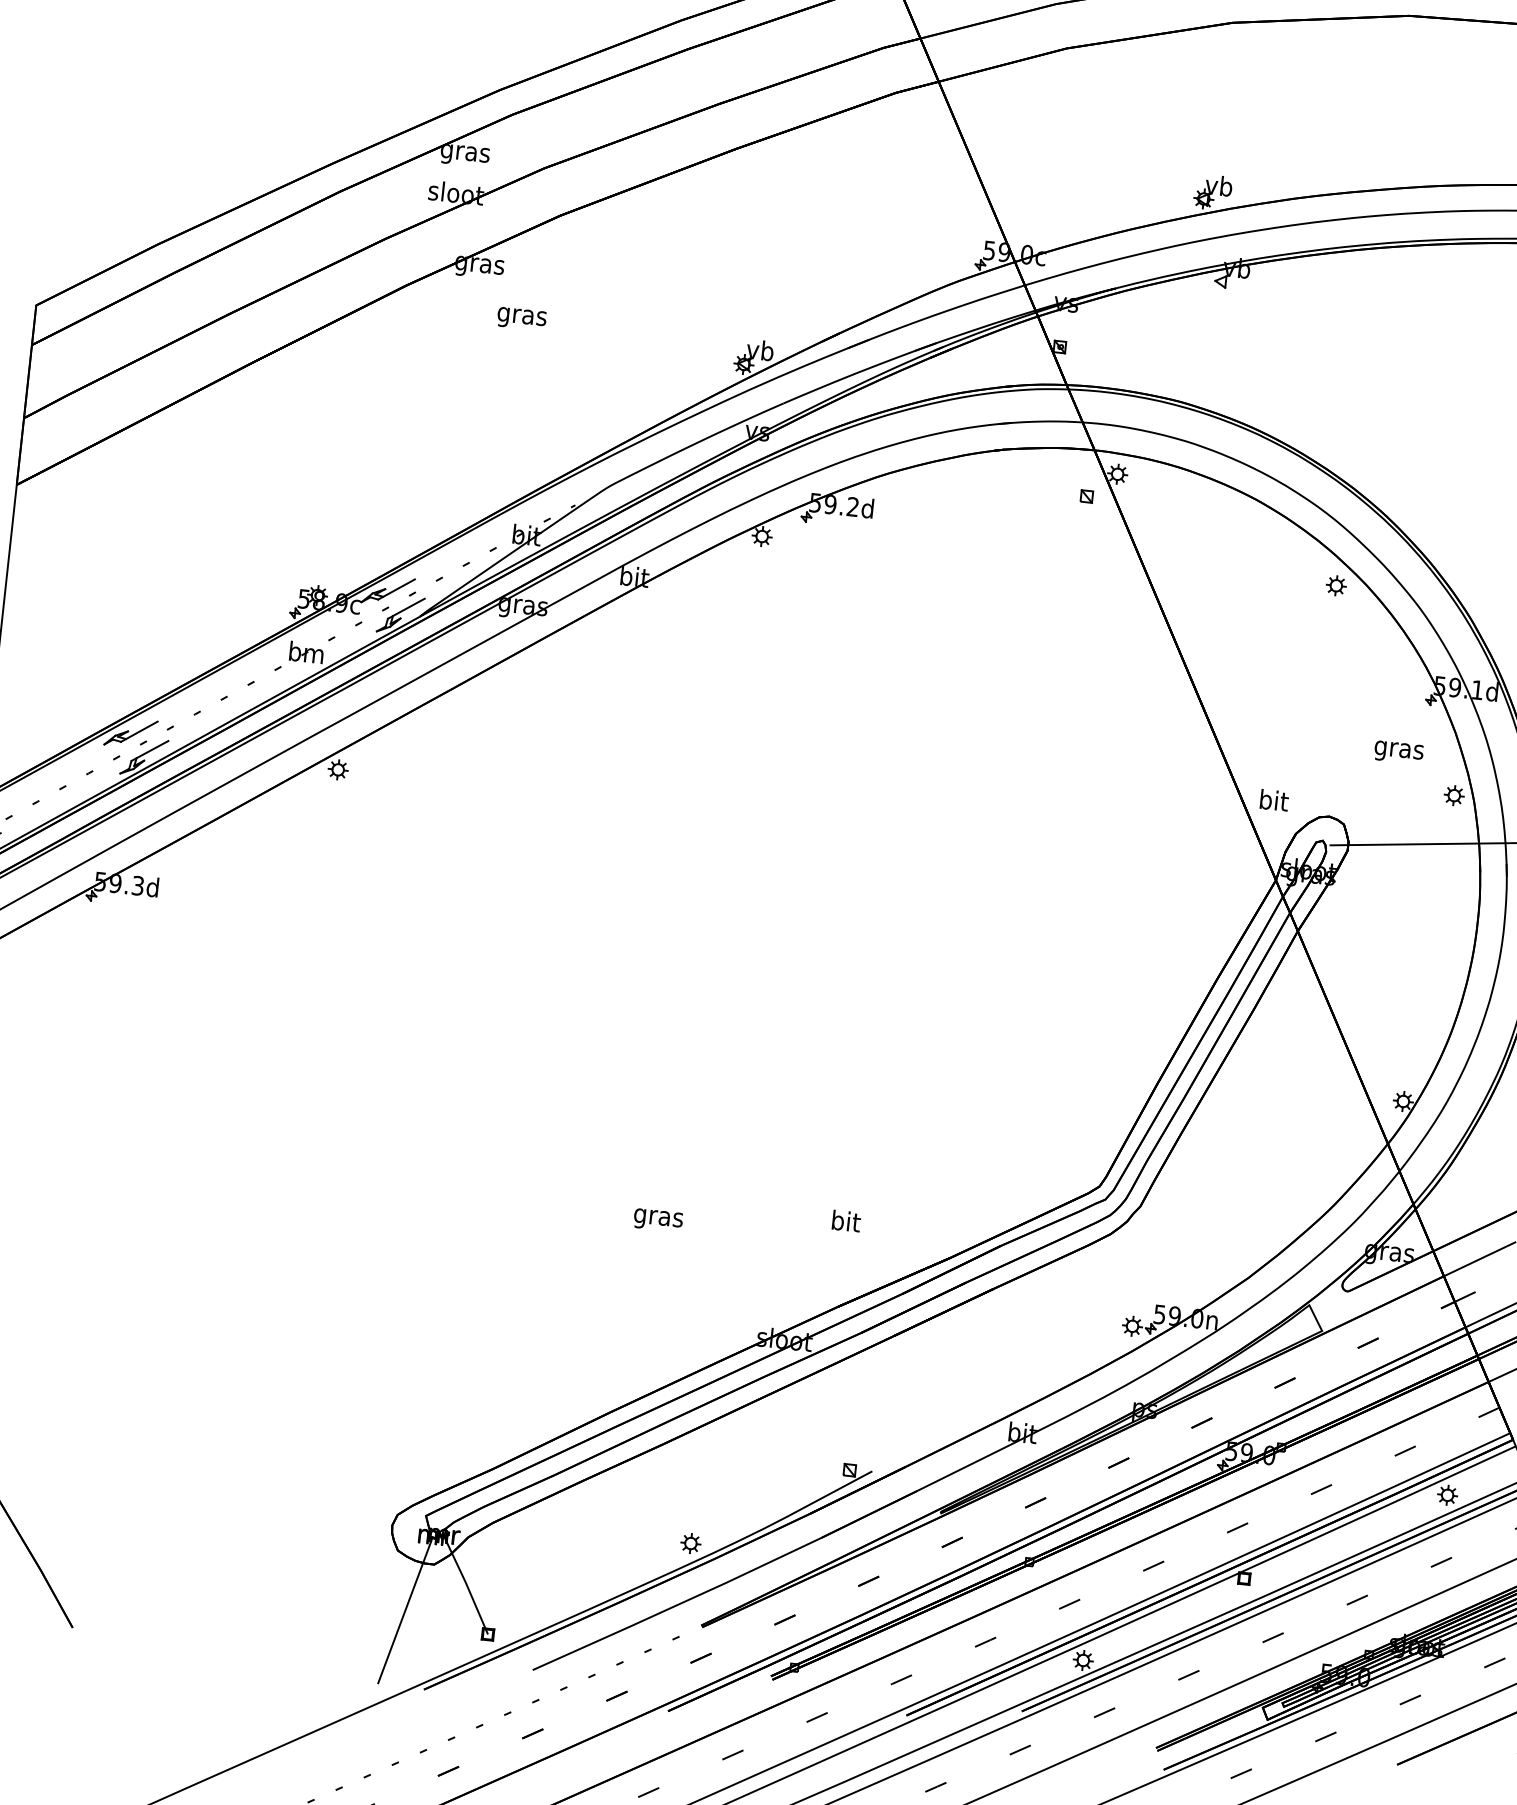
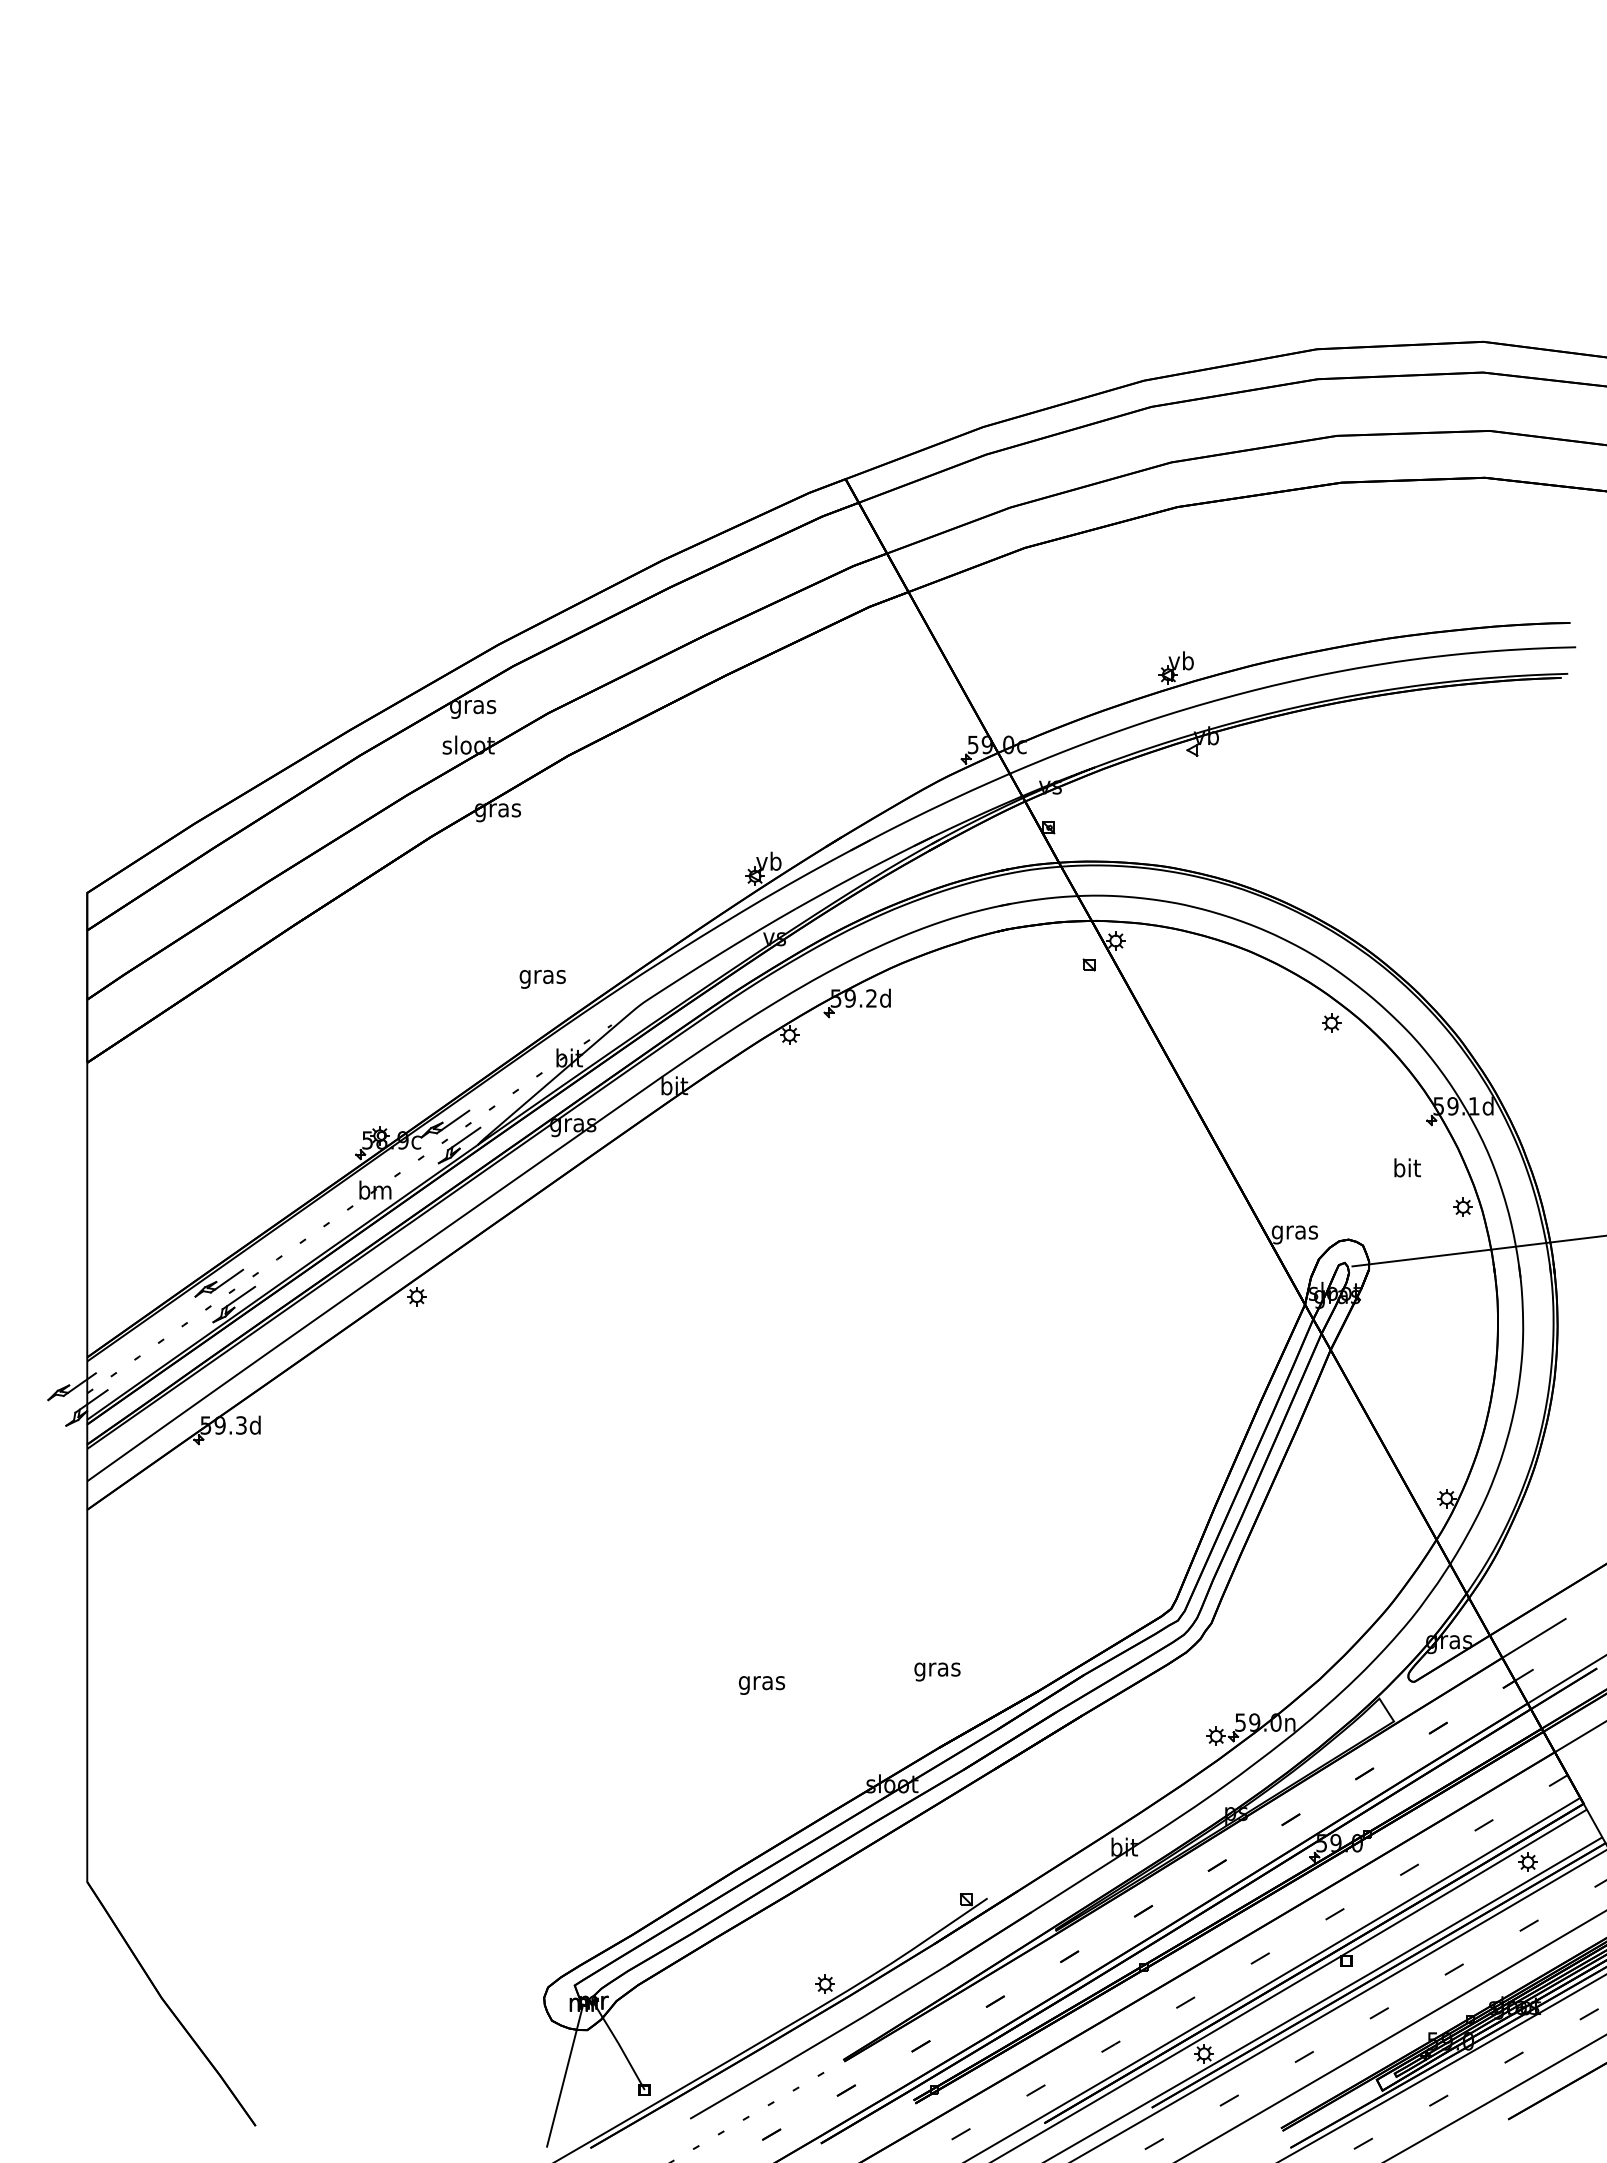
text: (521, 319) -> (542, 979), moved
text: (1399, 750) -> (1407, 1170), gras -> bit
text: (1273, 802) -> (1294, 1232), bit -> gras
text: (845, 1223) -> (937, 1669), bit -> gras

